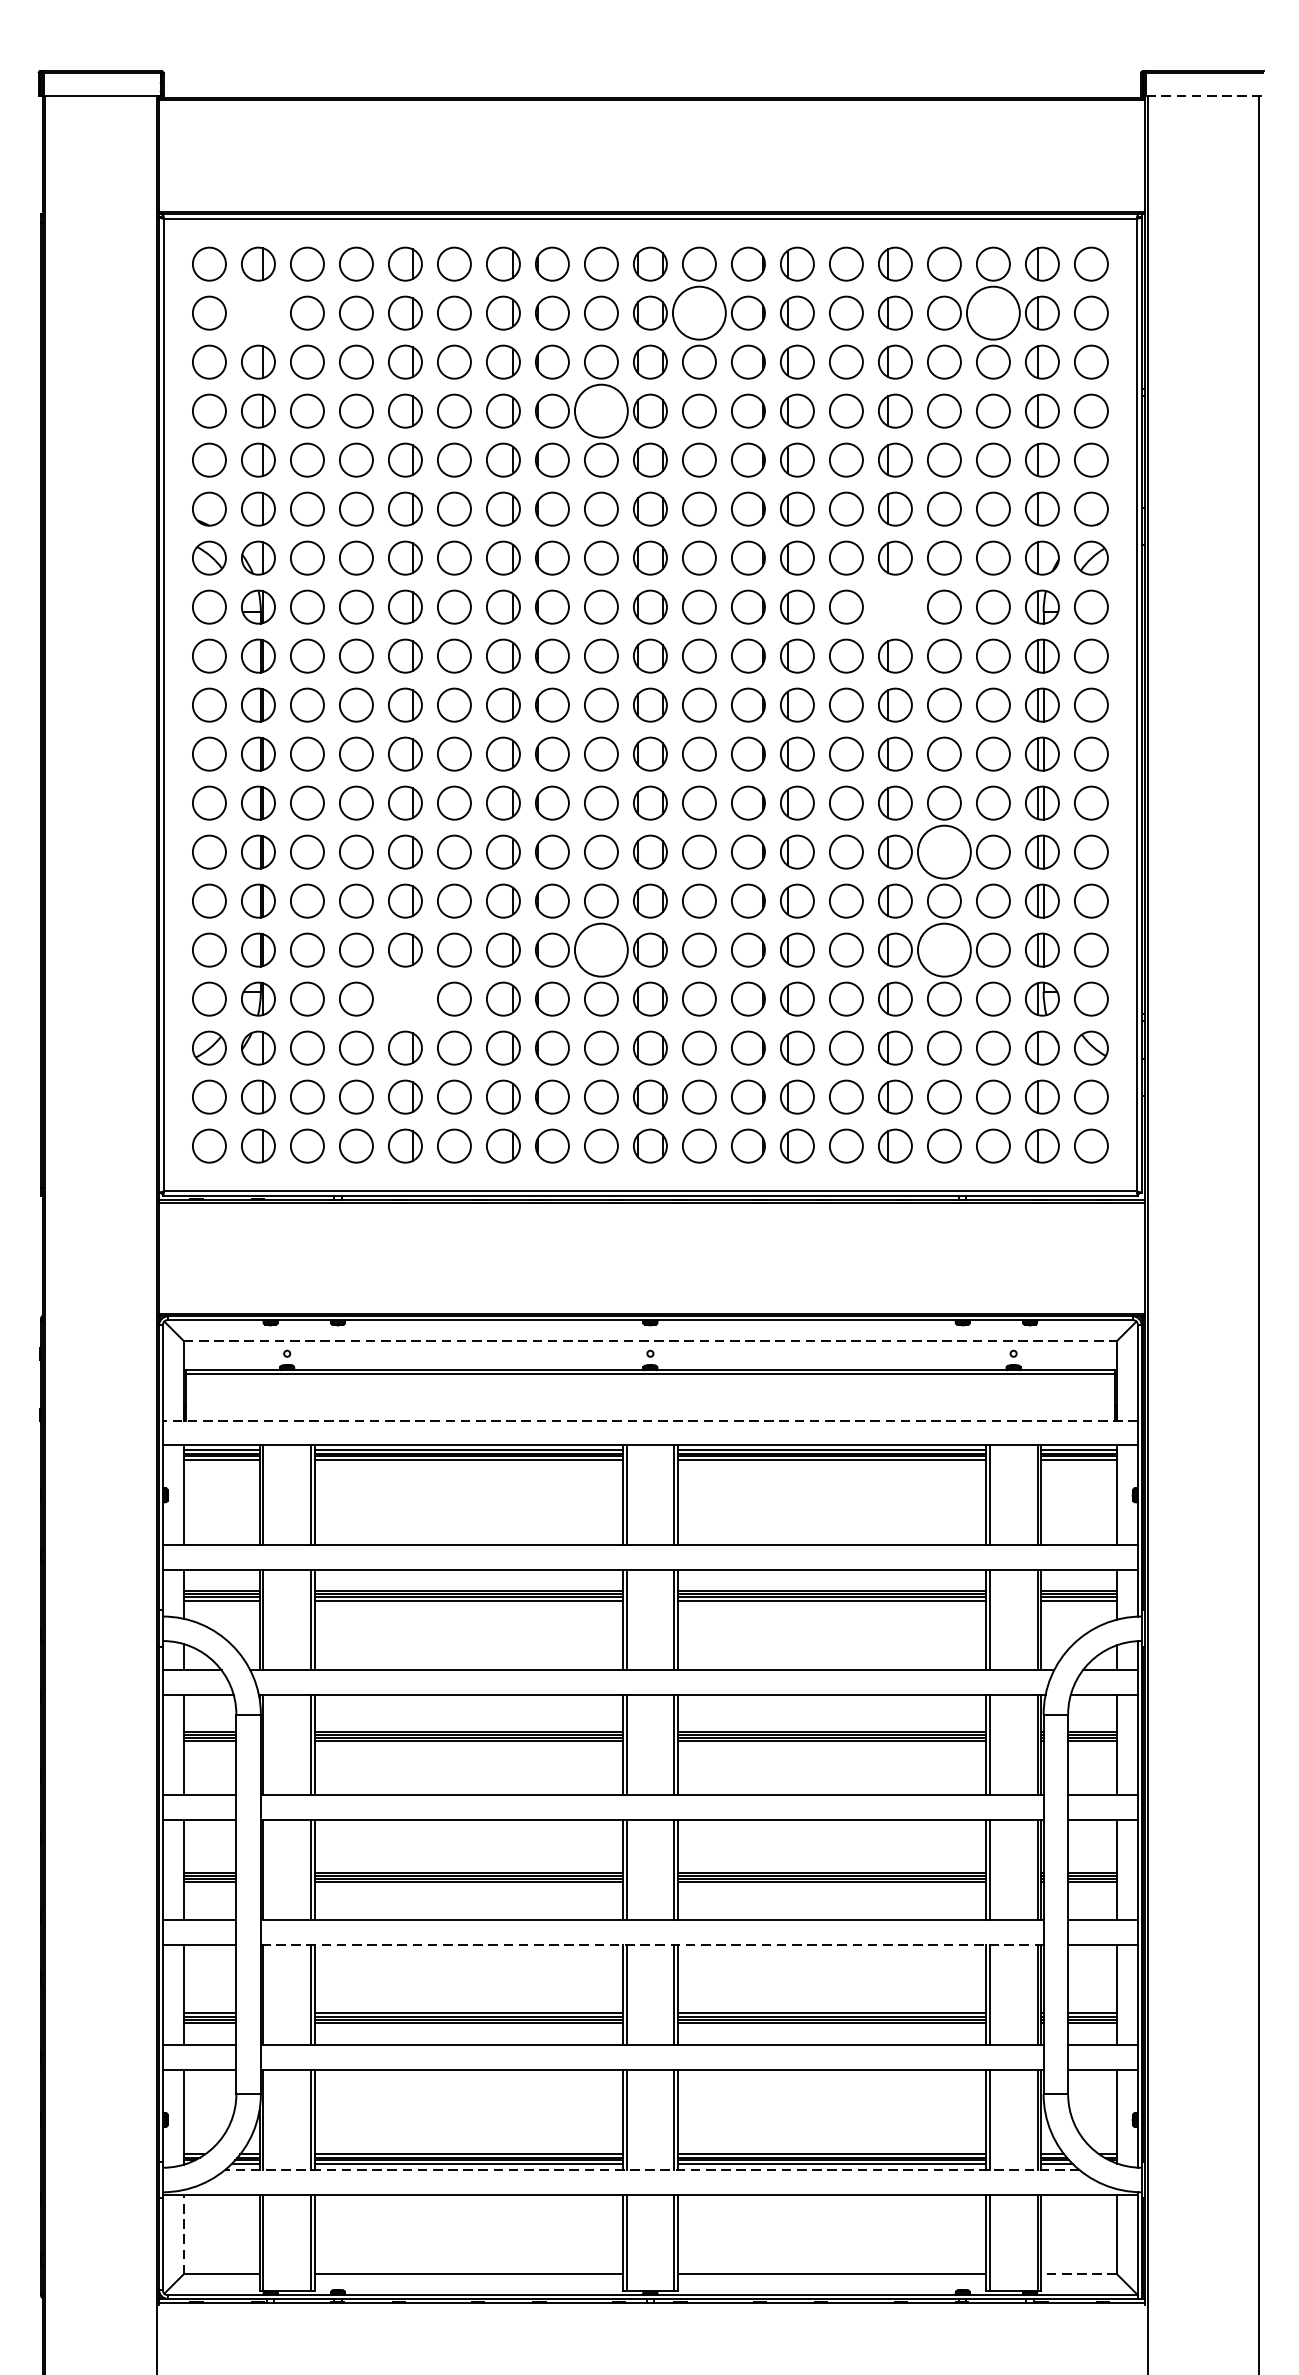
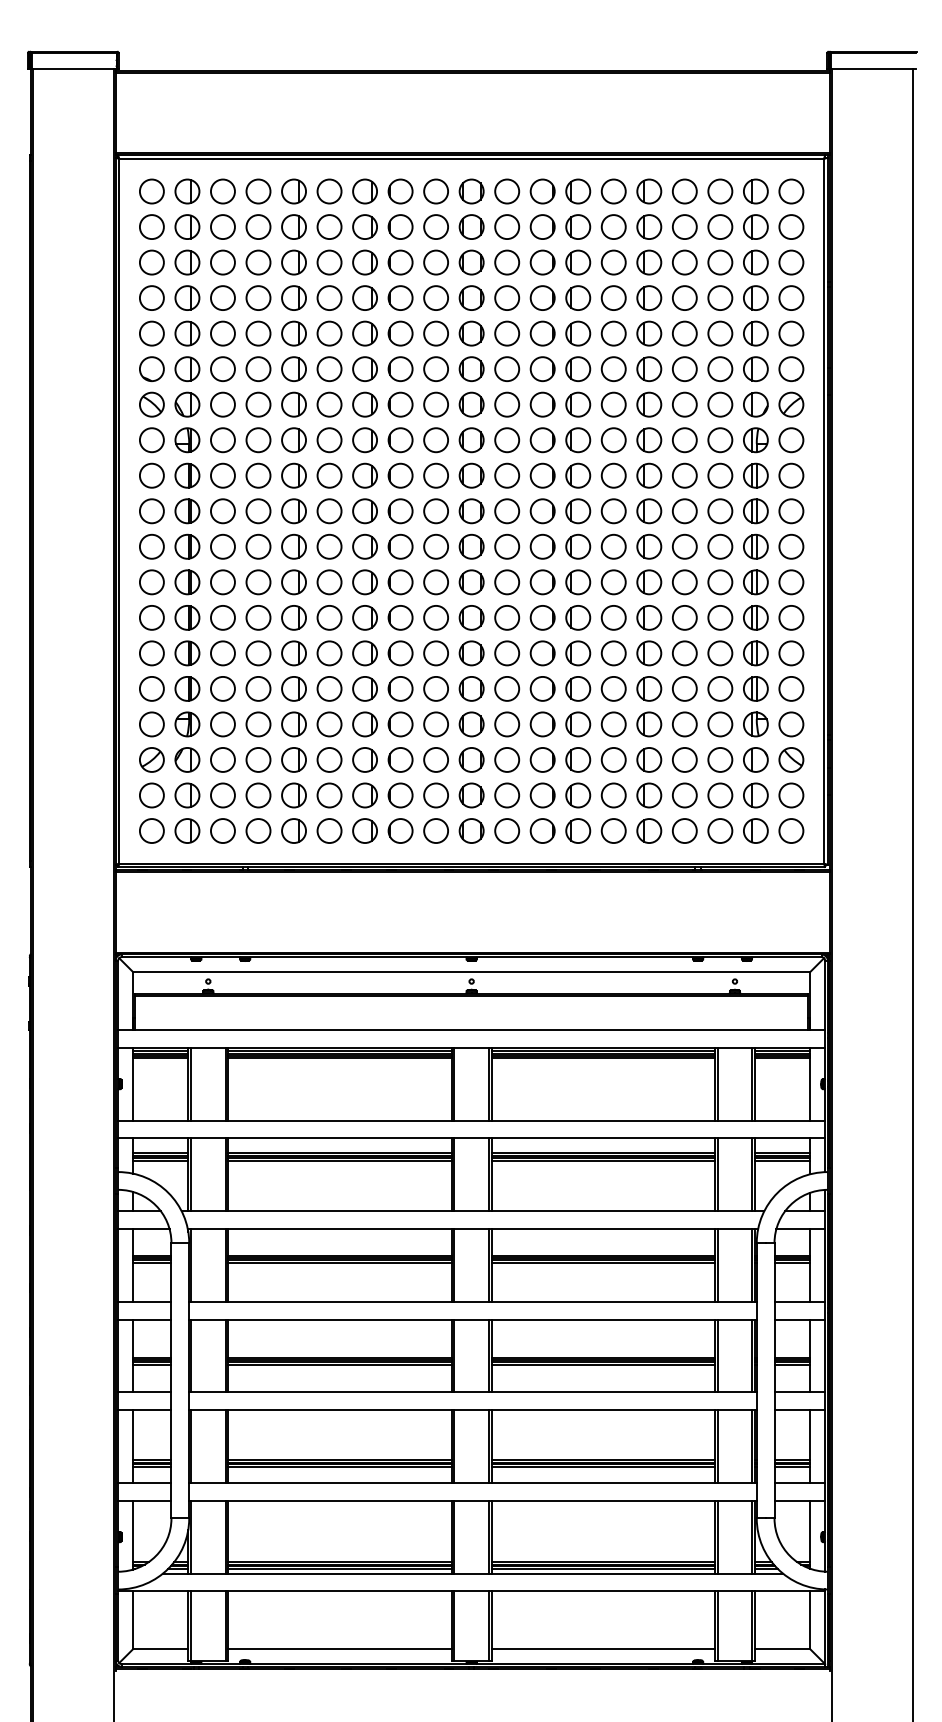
line: (1206, 95) -> (874, 69), dashed -> solid
part: (258, 312) -> (187, 226), added
circle: (699, 313) -> (507, 227), size x0.62
circle: (993, 313) -> (720, 227), size x0.62
circle: (601, 411) -> (436, 298), size x0.62
part: (895, 607) -> (649, 440), added
circle: (943, 851) -> (684, 617), size x0.62
circle: (601, 949) -> (436, 688), size x0.62
circle: (943, 949) -> (684, 688), size x0.62
part: (404, 999) -> (293, 724), added
line: (651, 1341) -> (472, 972), dashed -> solid
line: (650, 1419) -> (471, 1029), dashed -> solid
line: (652, 1945) -> (473, 1410), dashed -> solid
line: (651, 2170) -> (472, 1573), dashed -> solid
line: (184, 2235) -> (133, 1620), dashed -> solid
line: (1079, 2274) -> (782, 1649), dashed -> solid

